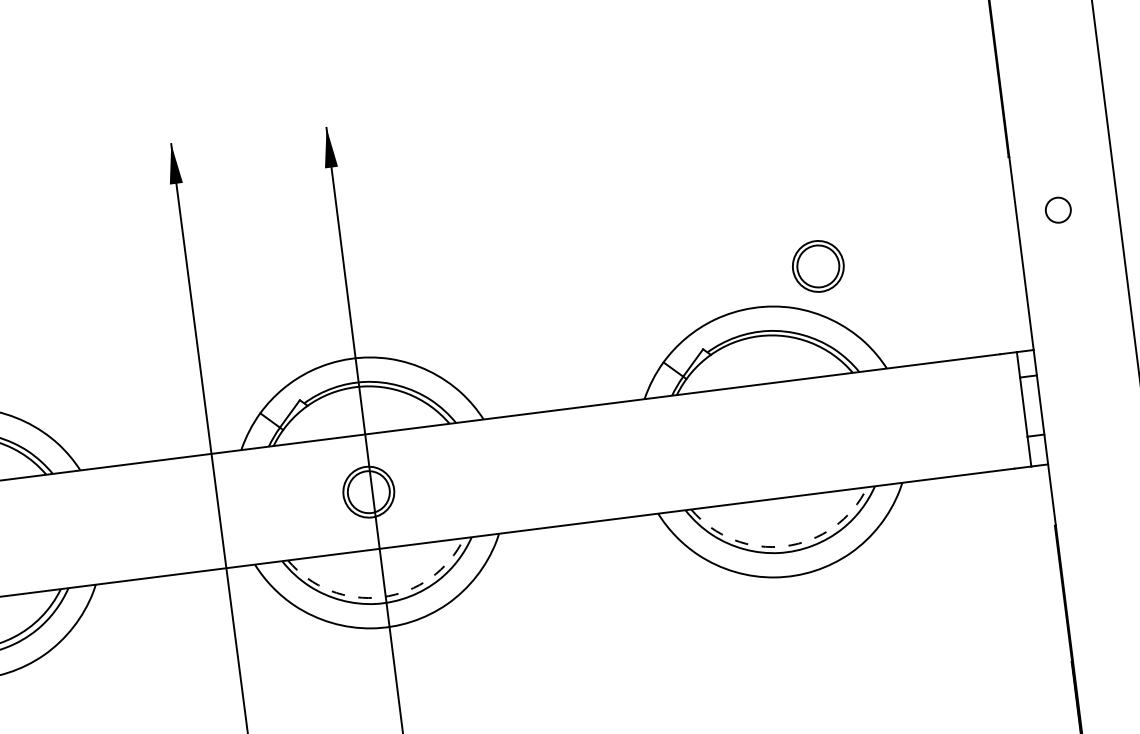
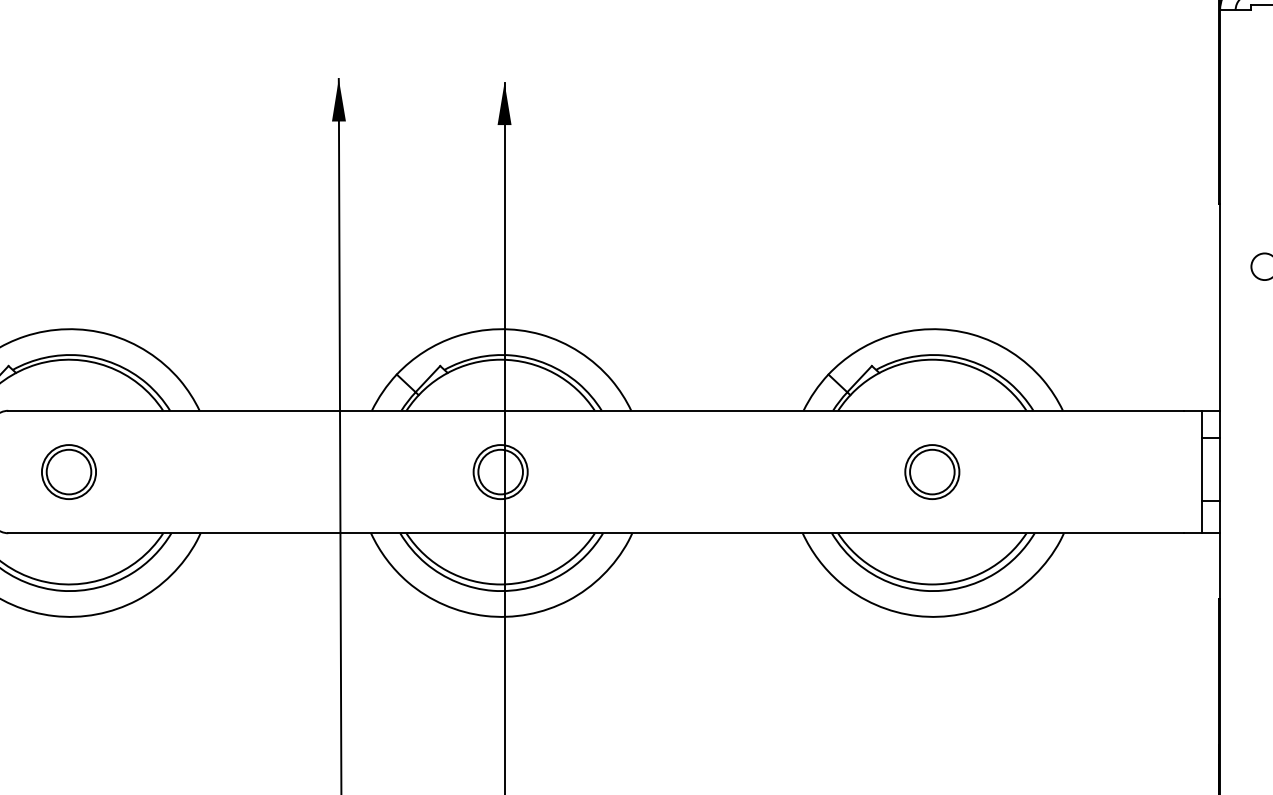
part: (818, 265) -> (932, 471), moved
arc: (785, 546) -> (932, 584), dashed -> solid
arc: (381, 597) -> (500, 584), dashed -> solid

